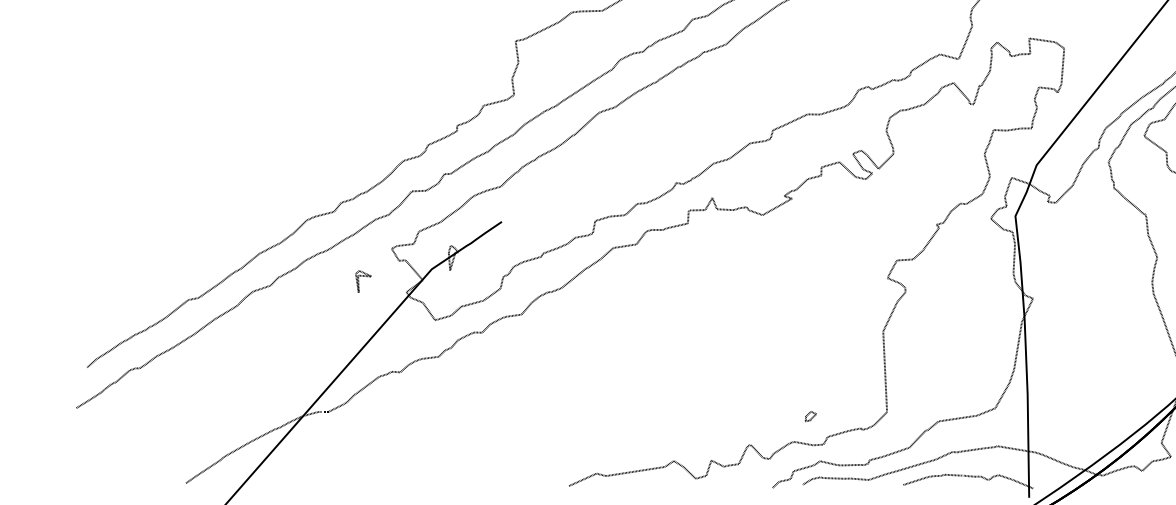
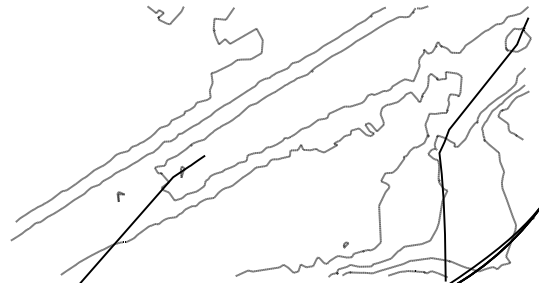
part: (362, 280) -> (120, 196), moved

